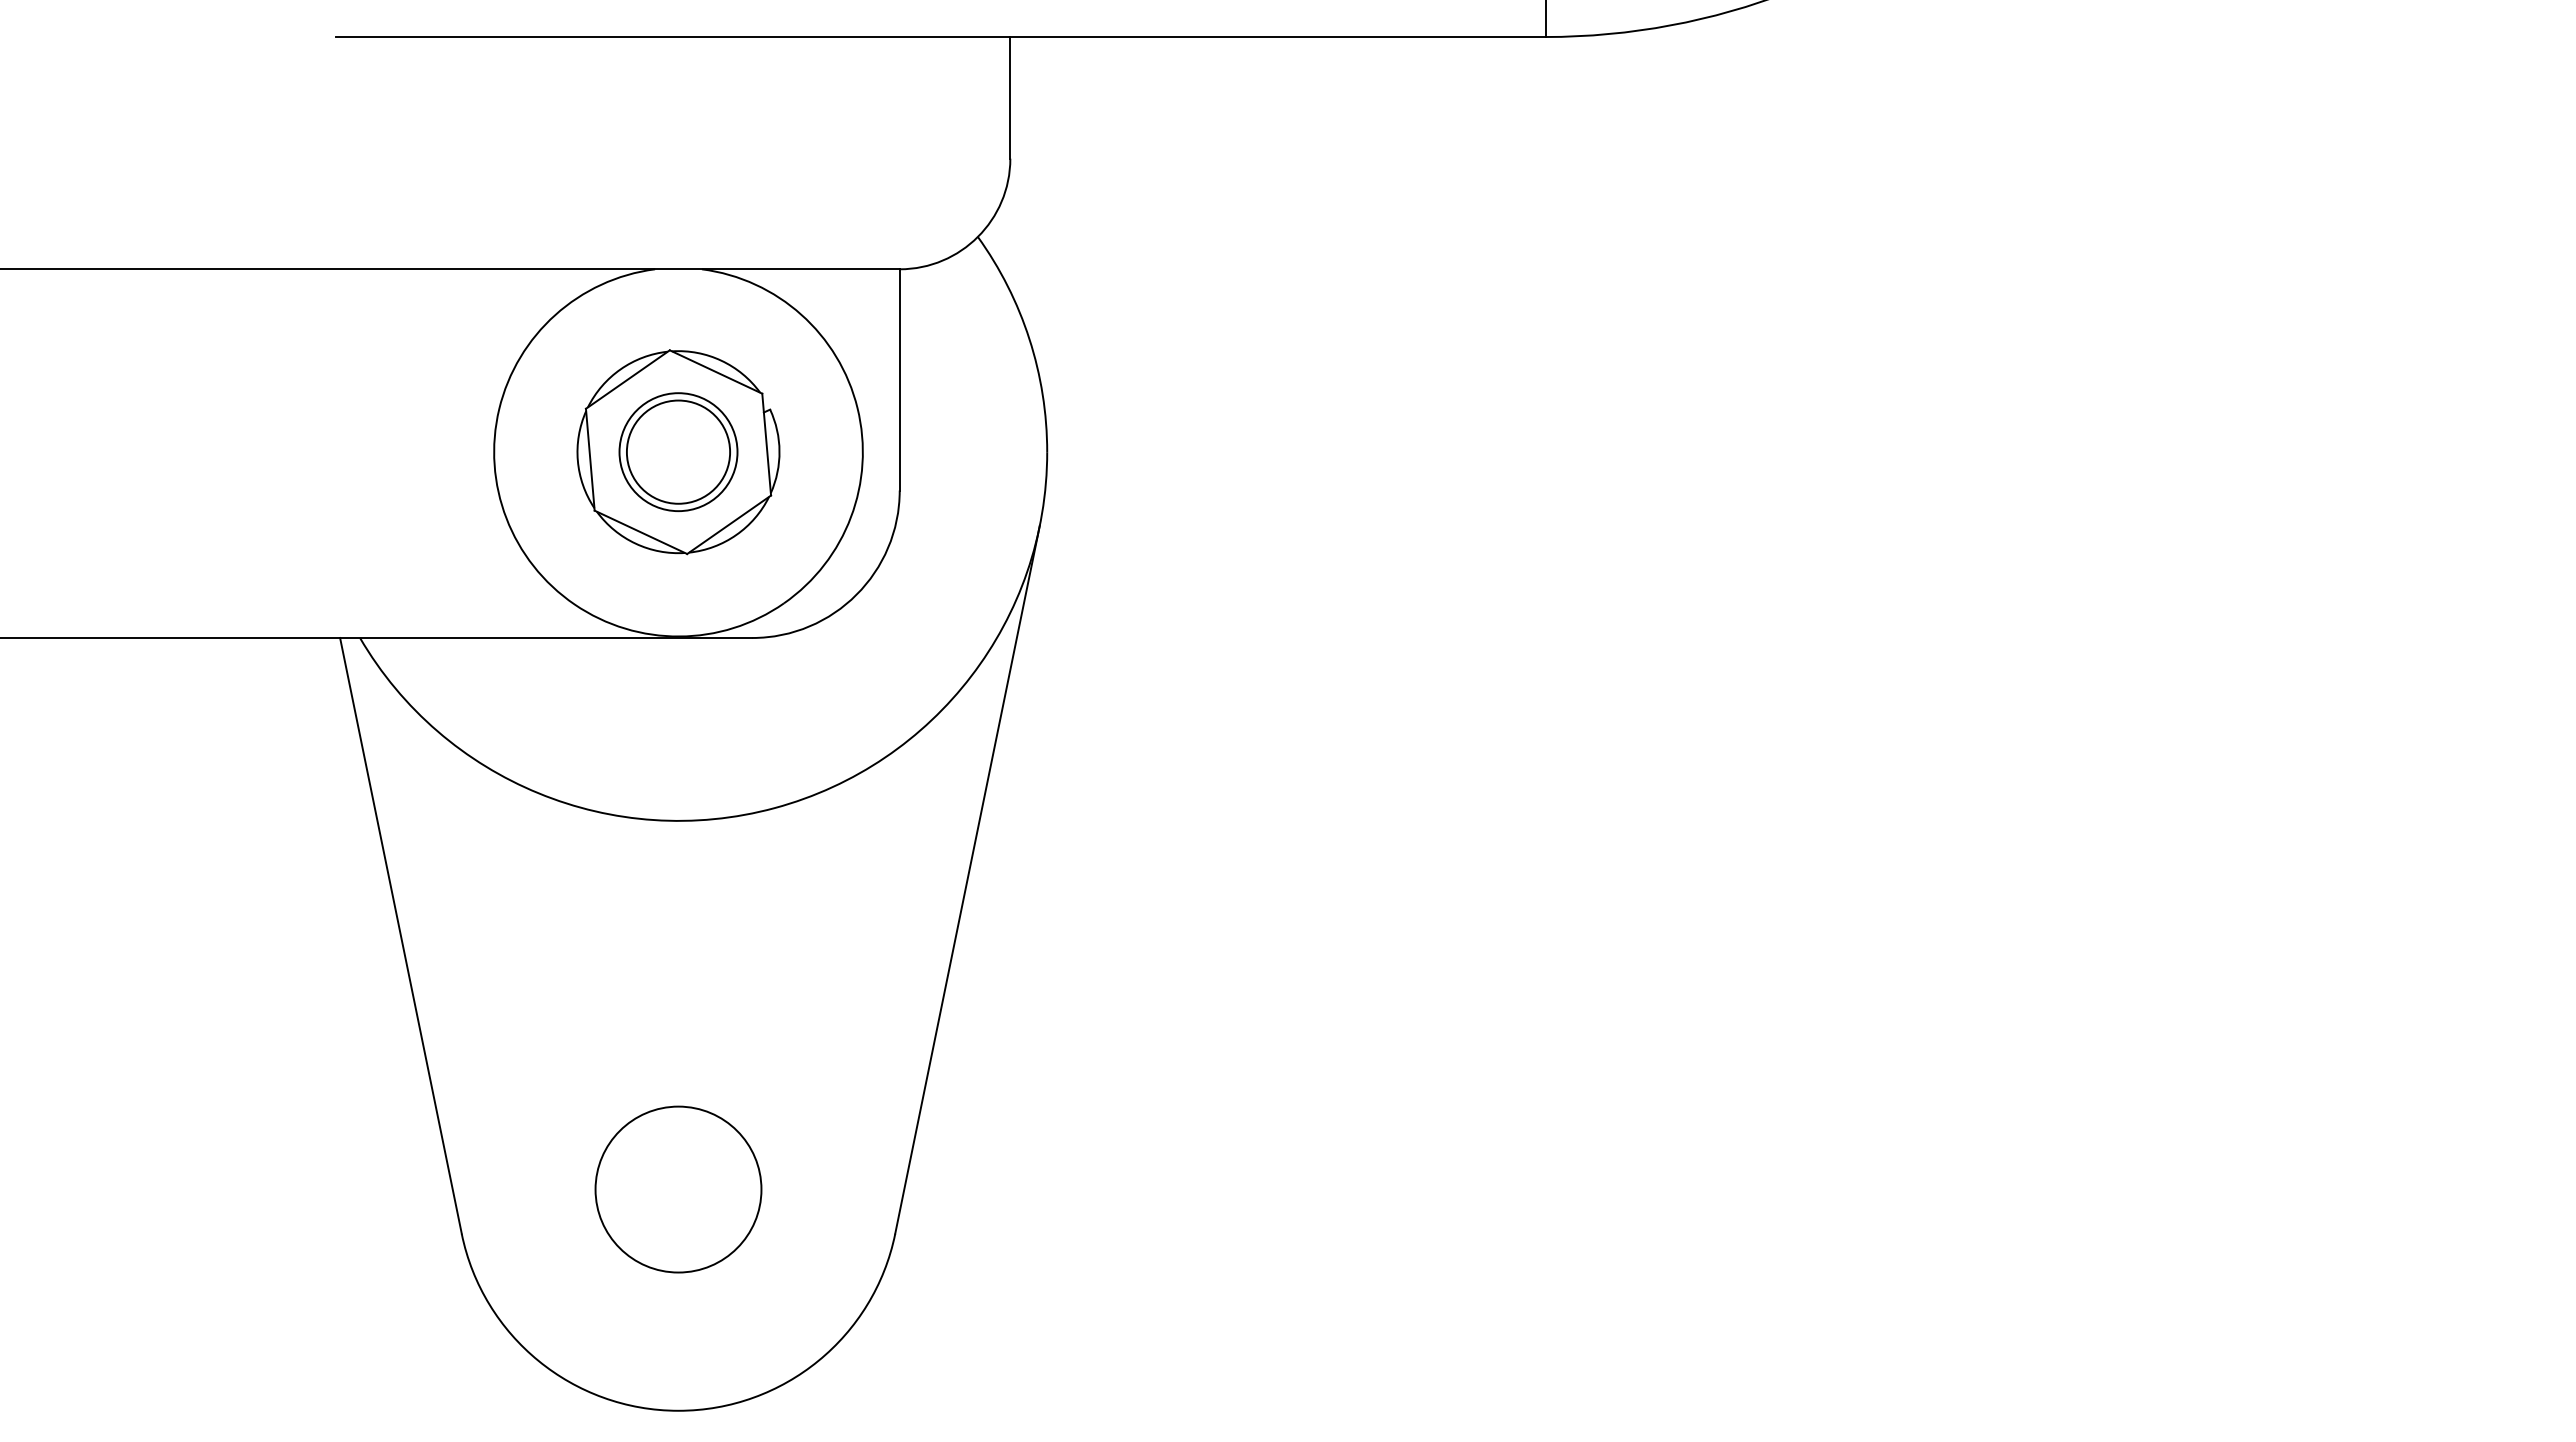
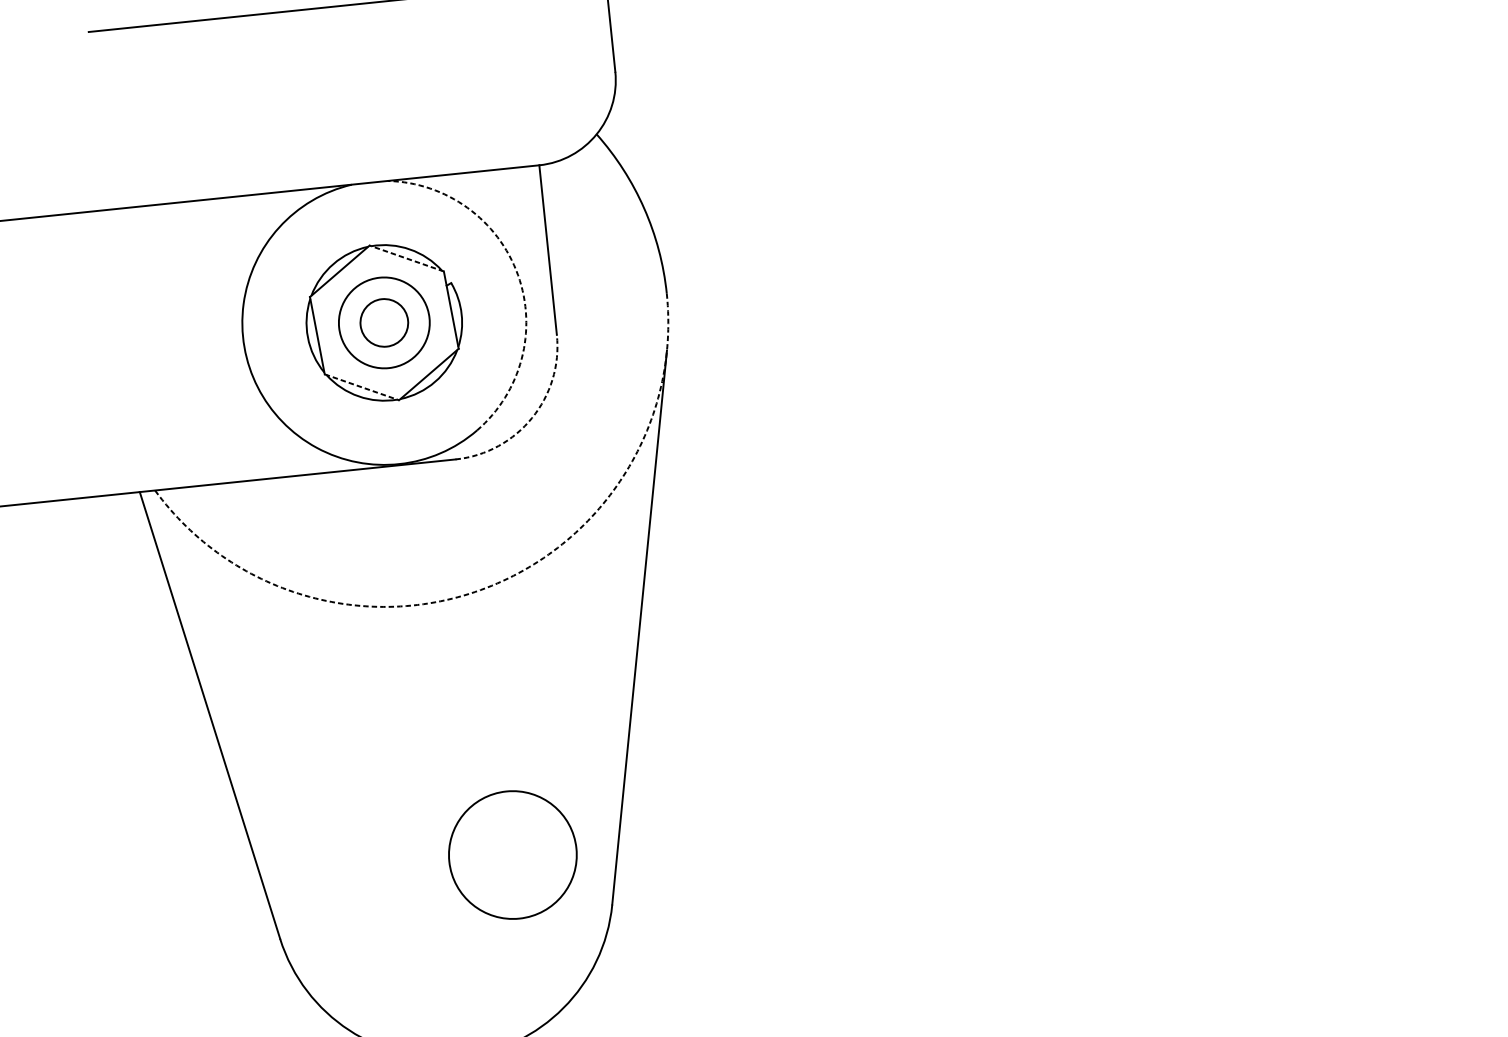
line: (715, 371) -> (406, 258), solid -> dashed
arc: (857, 408) -> (518, 275), solid -> dashed
circle: (678, 451) -> (384, 322), size x0.6
line: (641, 532) -> (362, 387), solid -> dashed
arc: (856, 594) -> (531, 417), solid -> dashed
arc: (774, 808) -> (486, 588), solid -> dashed
circle: (678, 1189) -> (512, 855), moved

